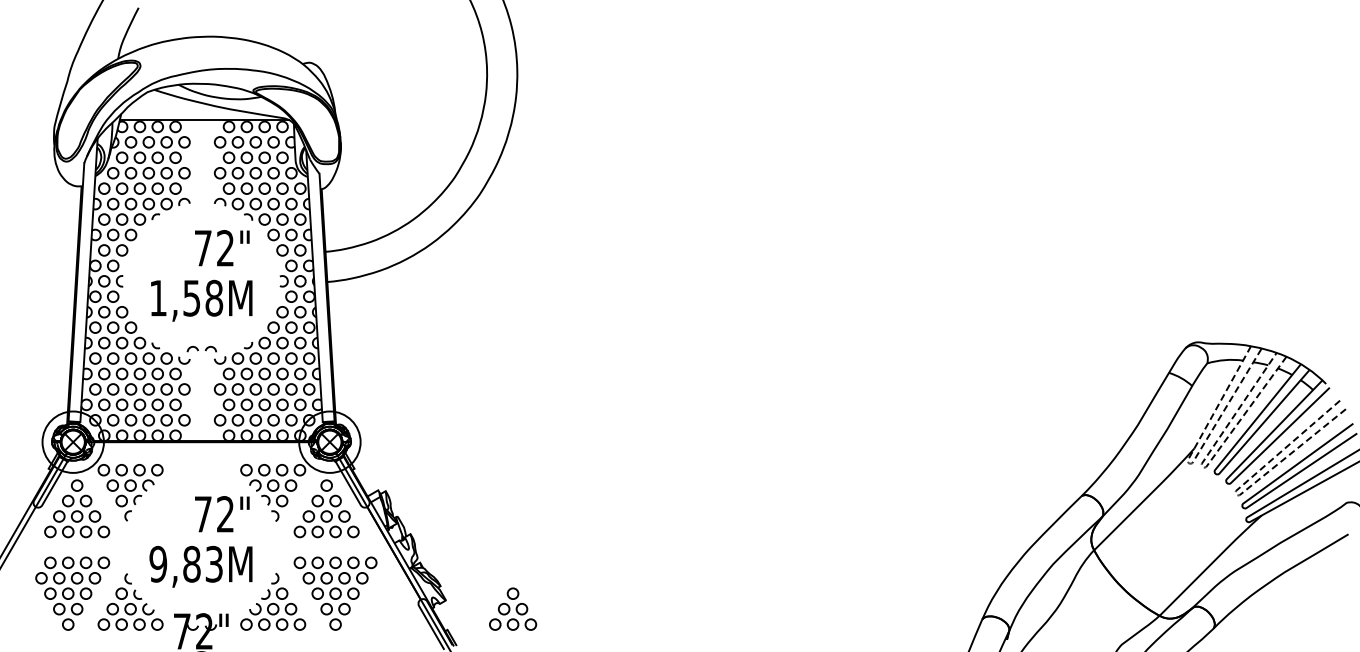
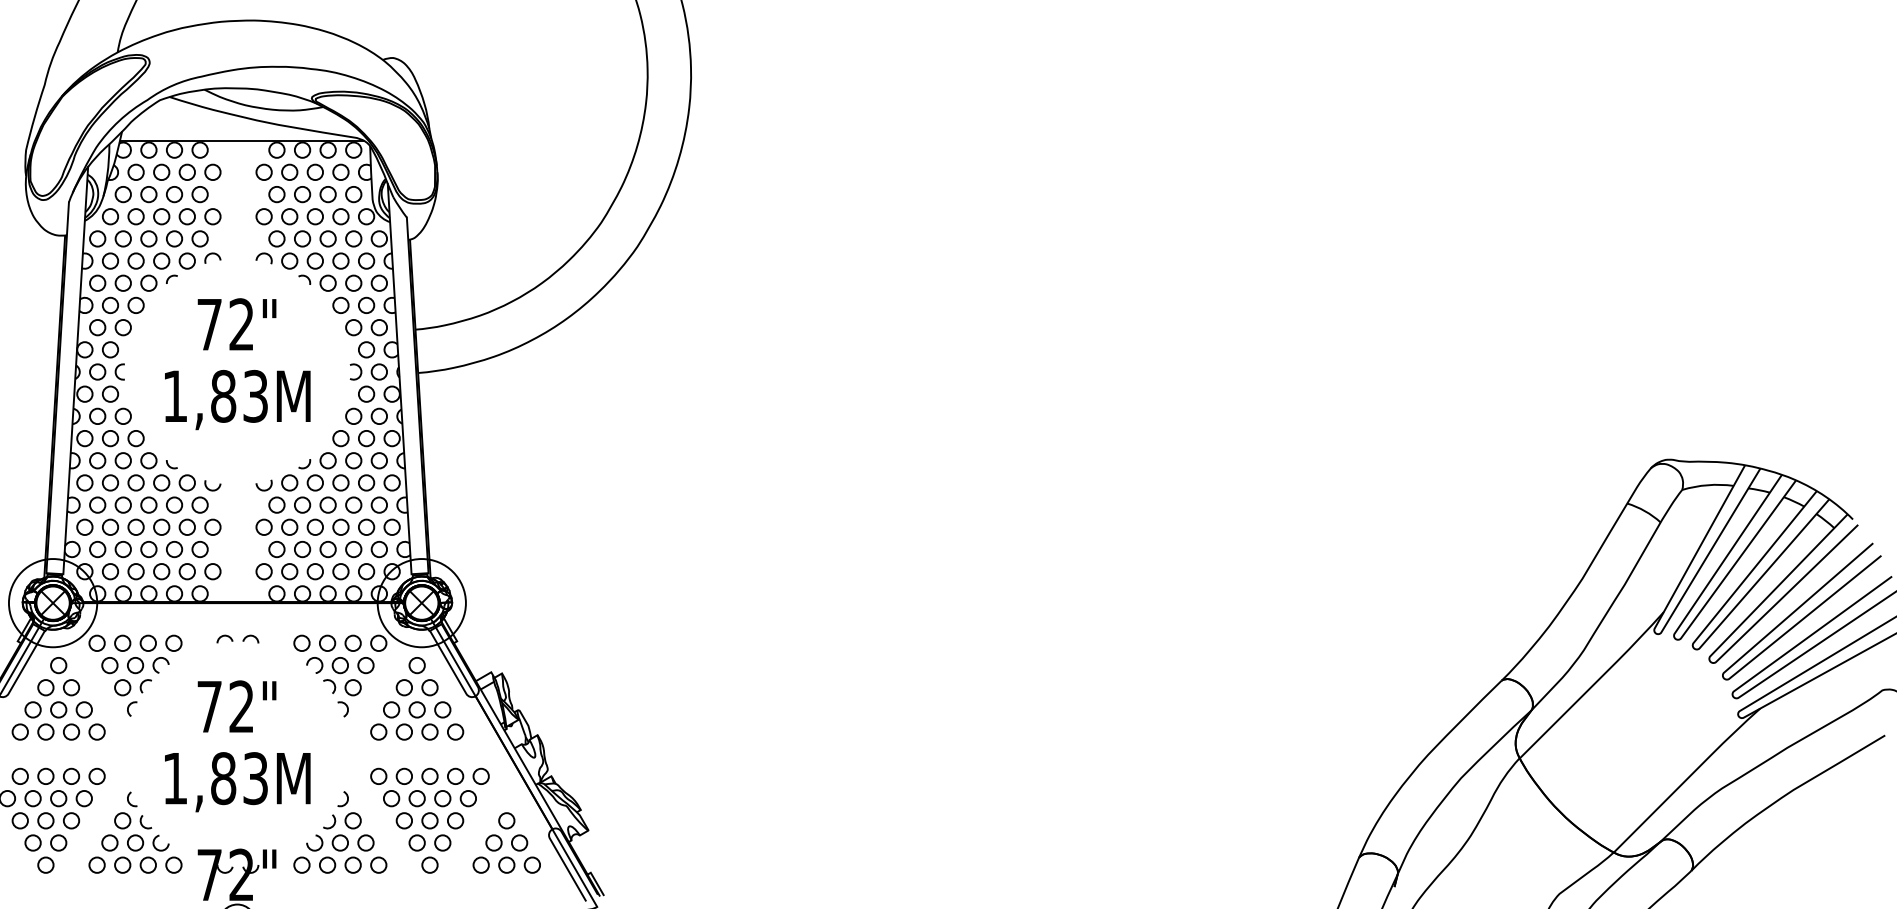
text: (222, 248) -> (237, 324), moved
text: (203, 297) -> (240, 395), 1,58M -> 1,83M
part: (201, 349) -> (237, 639), moved
line: (1189, 463) -> (1656, 633), dashed -> solid
line: (1203, 467) -> (1676, 639), dashed -> solid
line: (1236, 494) -> (1724, 678), dashed -> solid
text: (222, 514) -> (237, 706), moved
text: (158, 563) -> (175, 777), 9,83M -> 1,83M
part: (513, 608) -> (507, 842), moved

